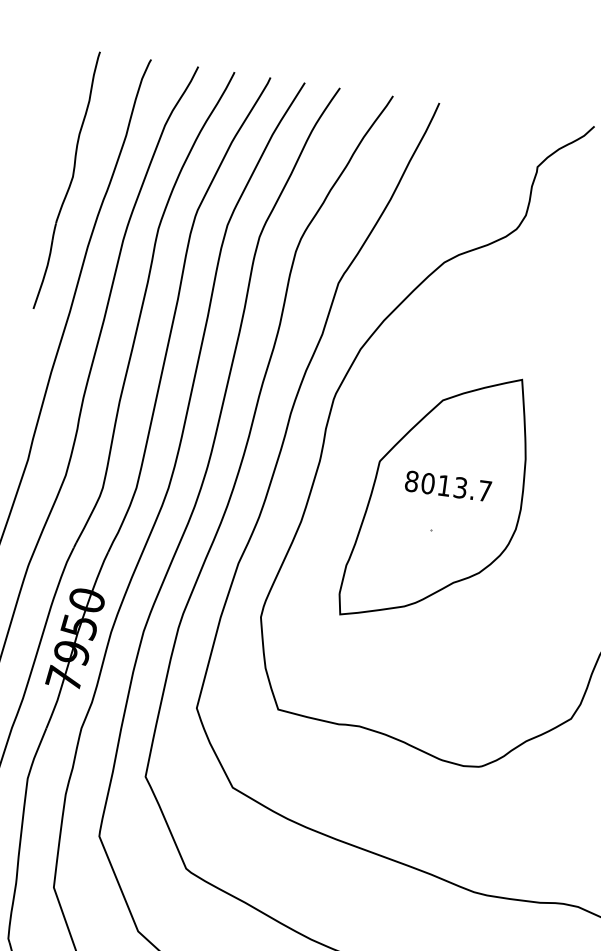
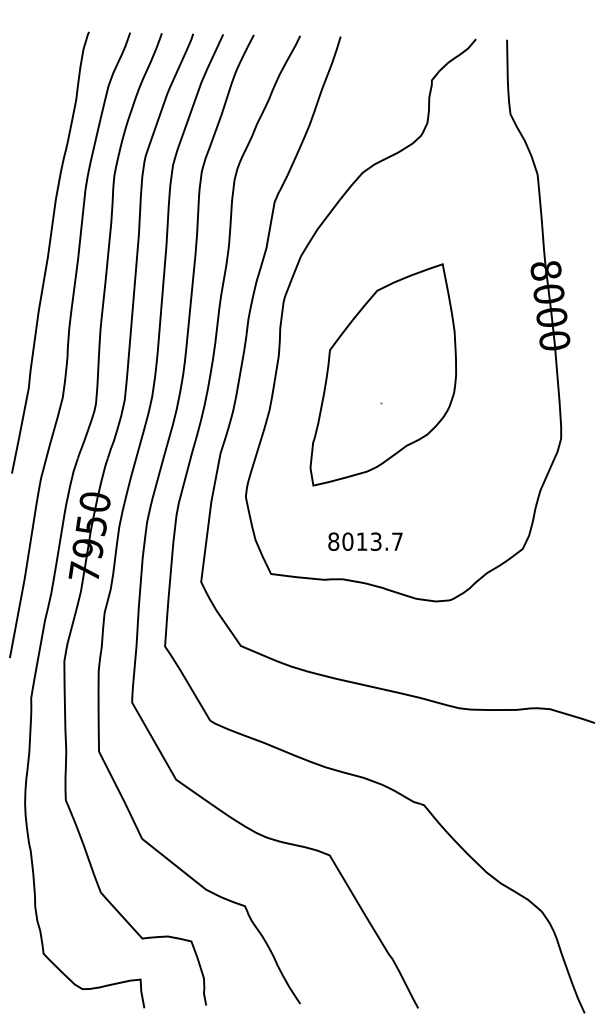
part: (66, 180) -> (30, 144), removed
text: (448, 486) -> (365, 541), moved

